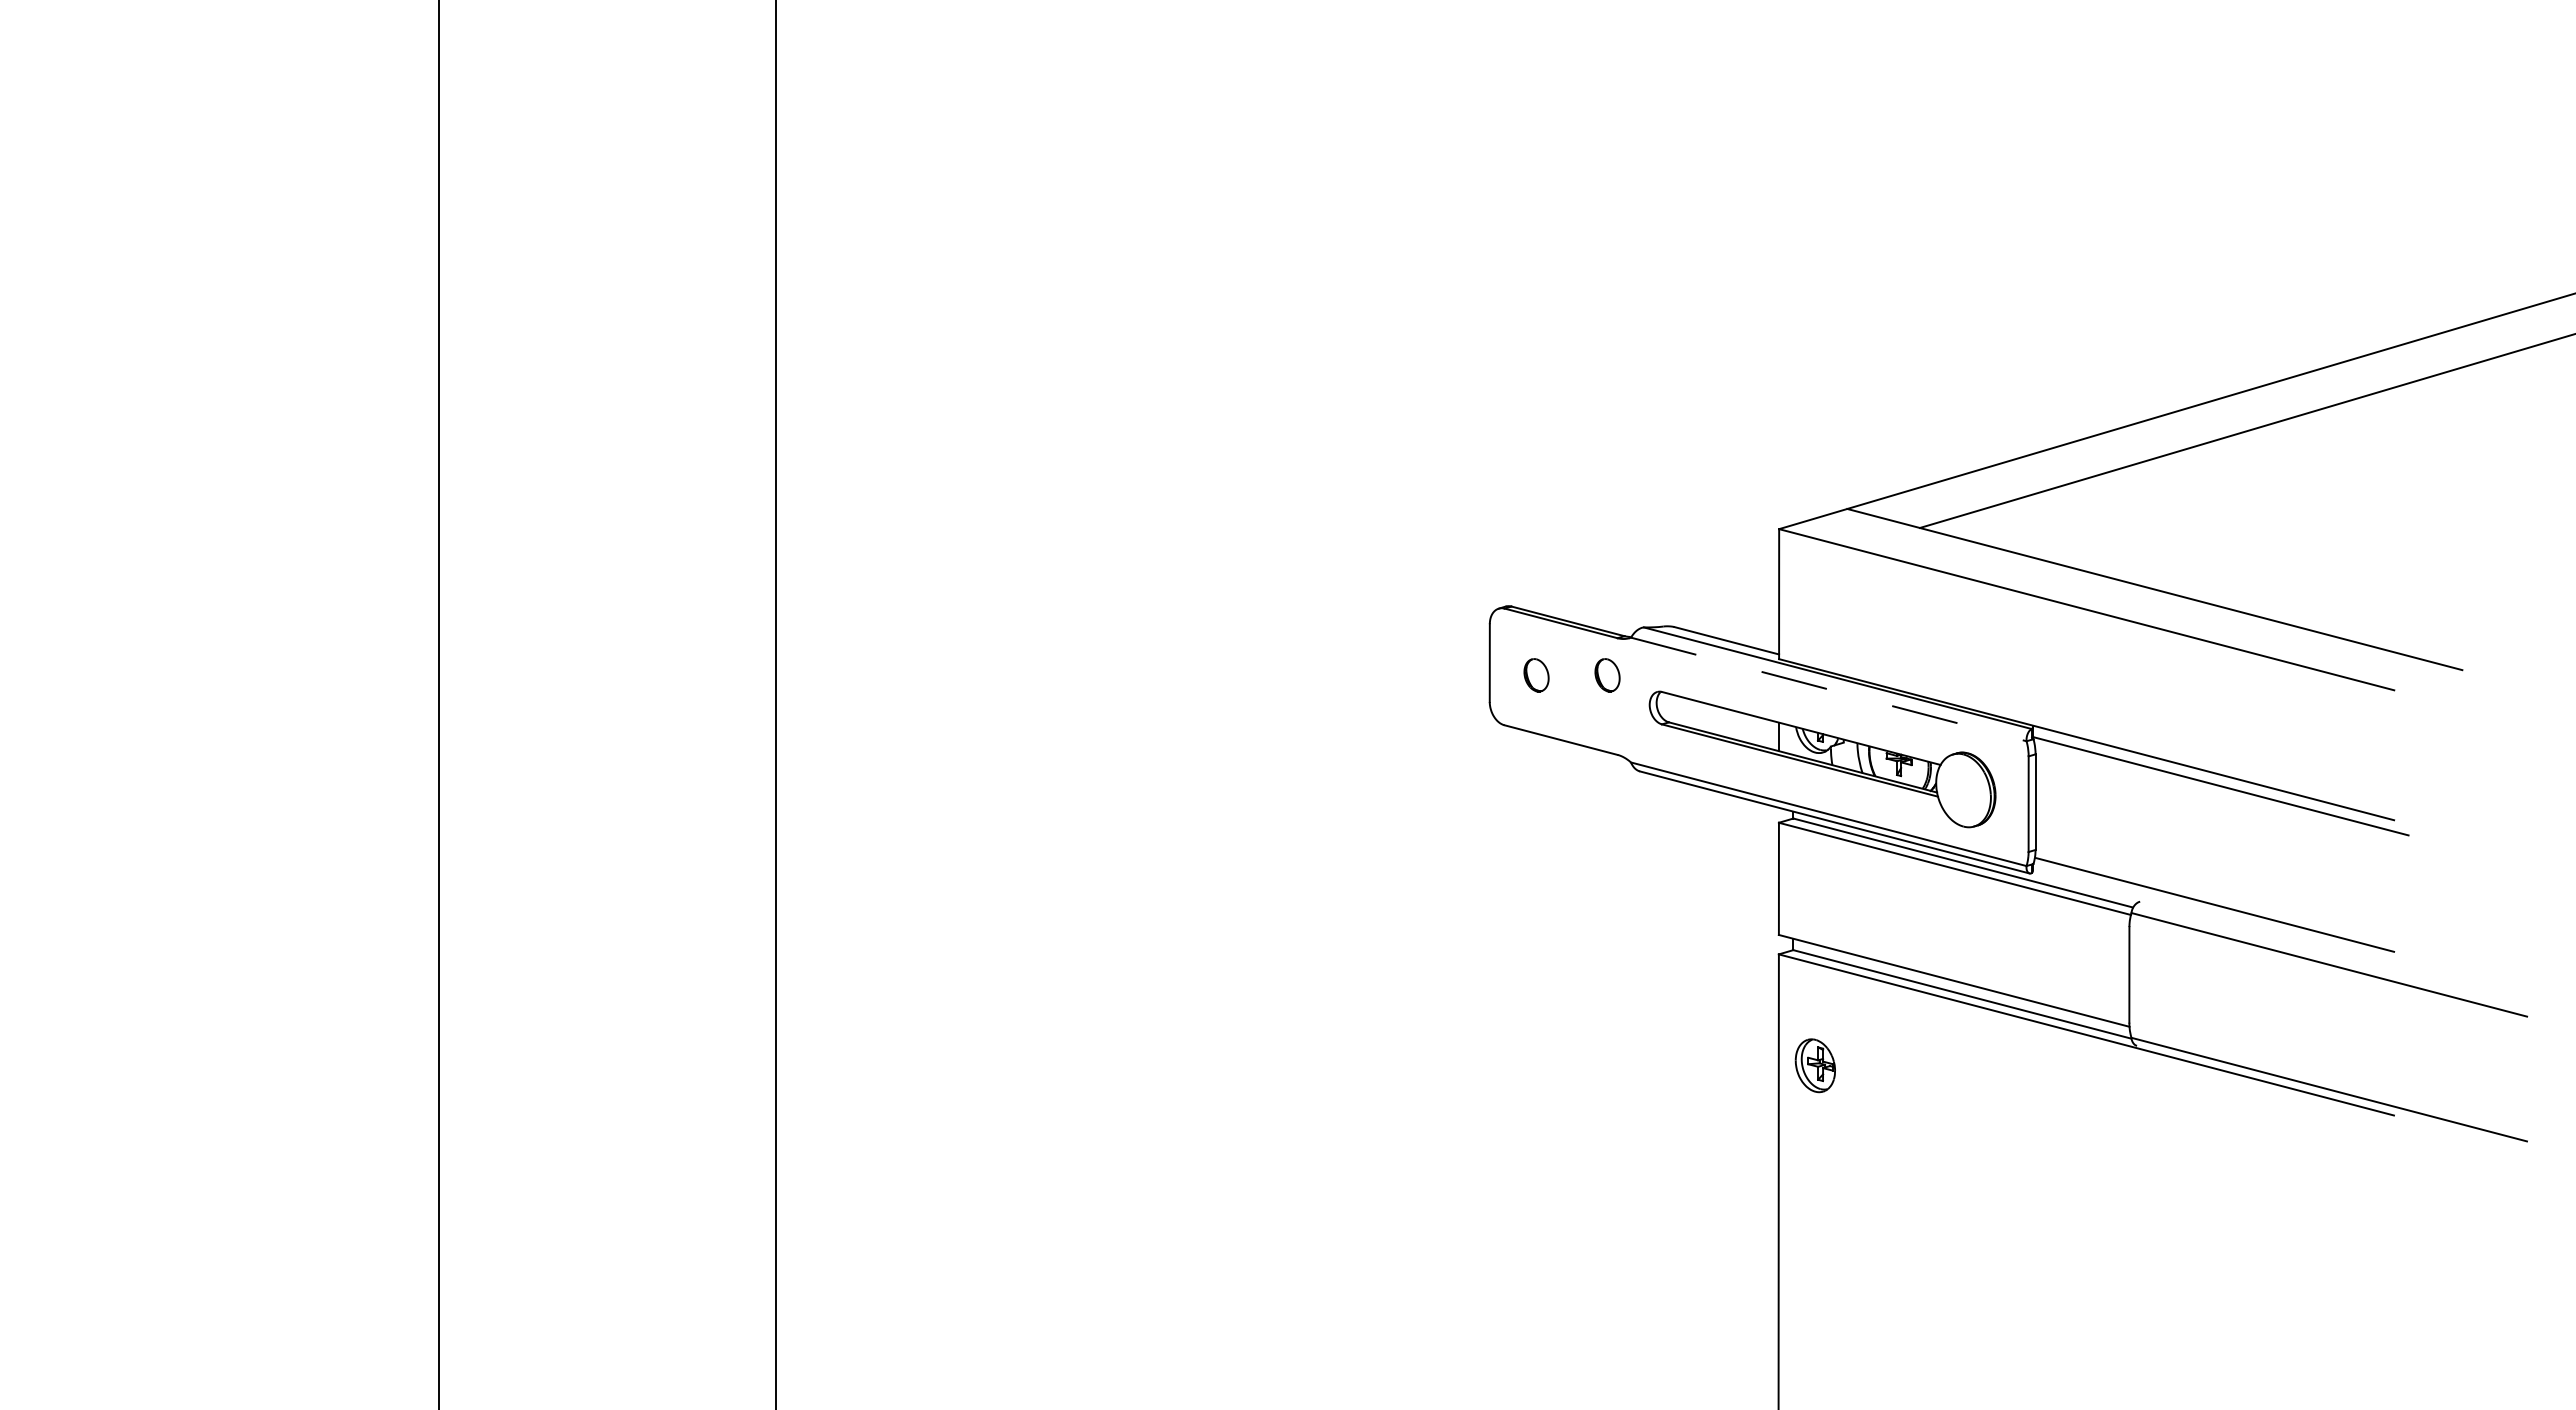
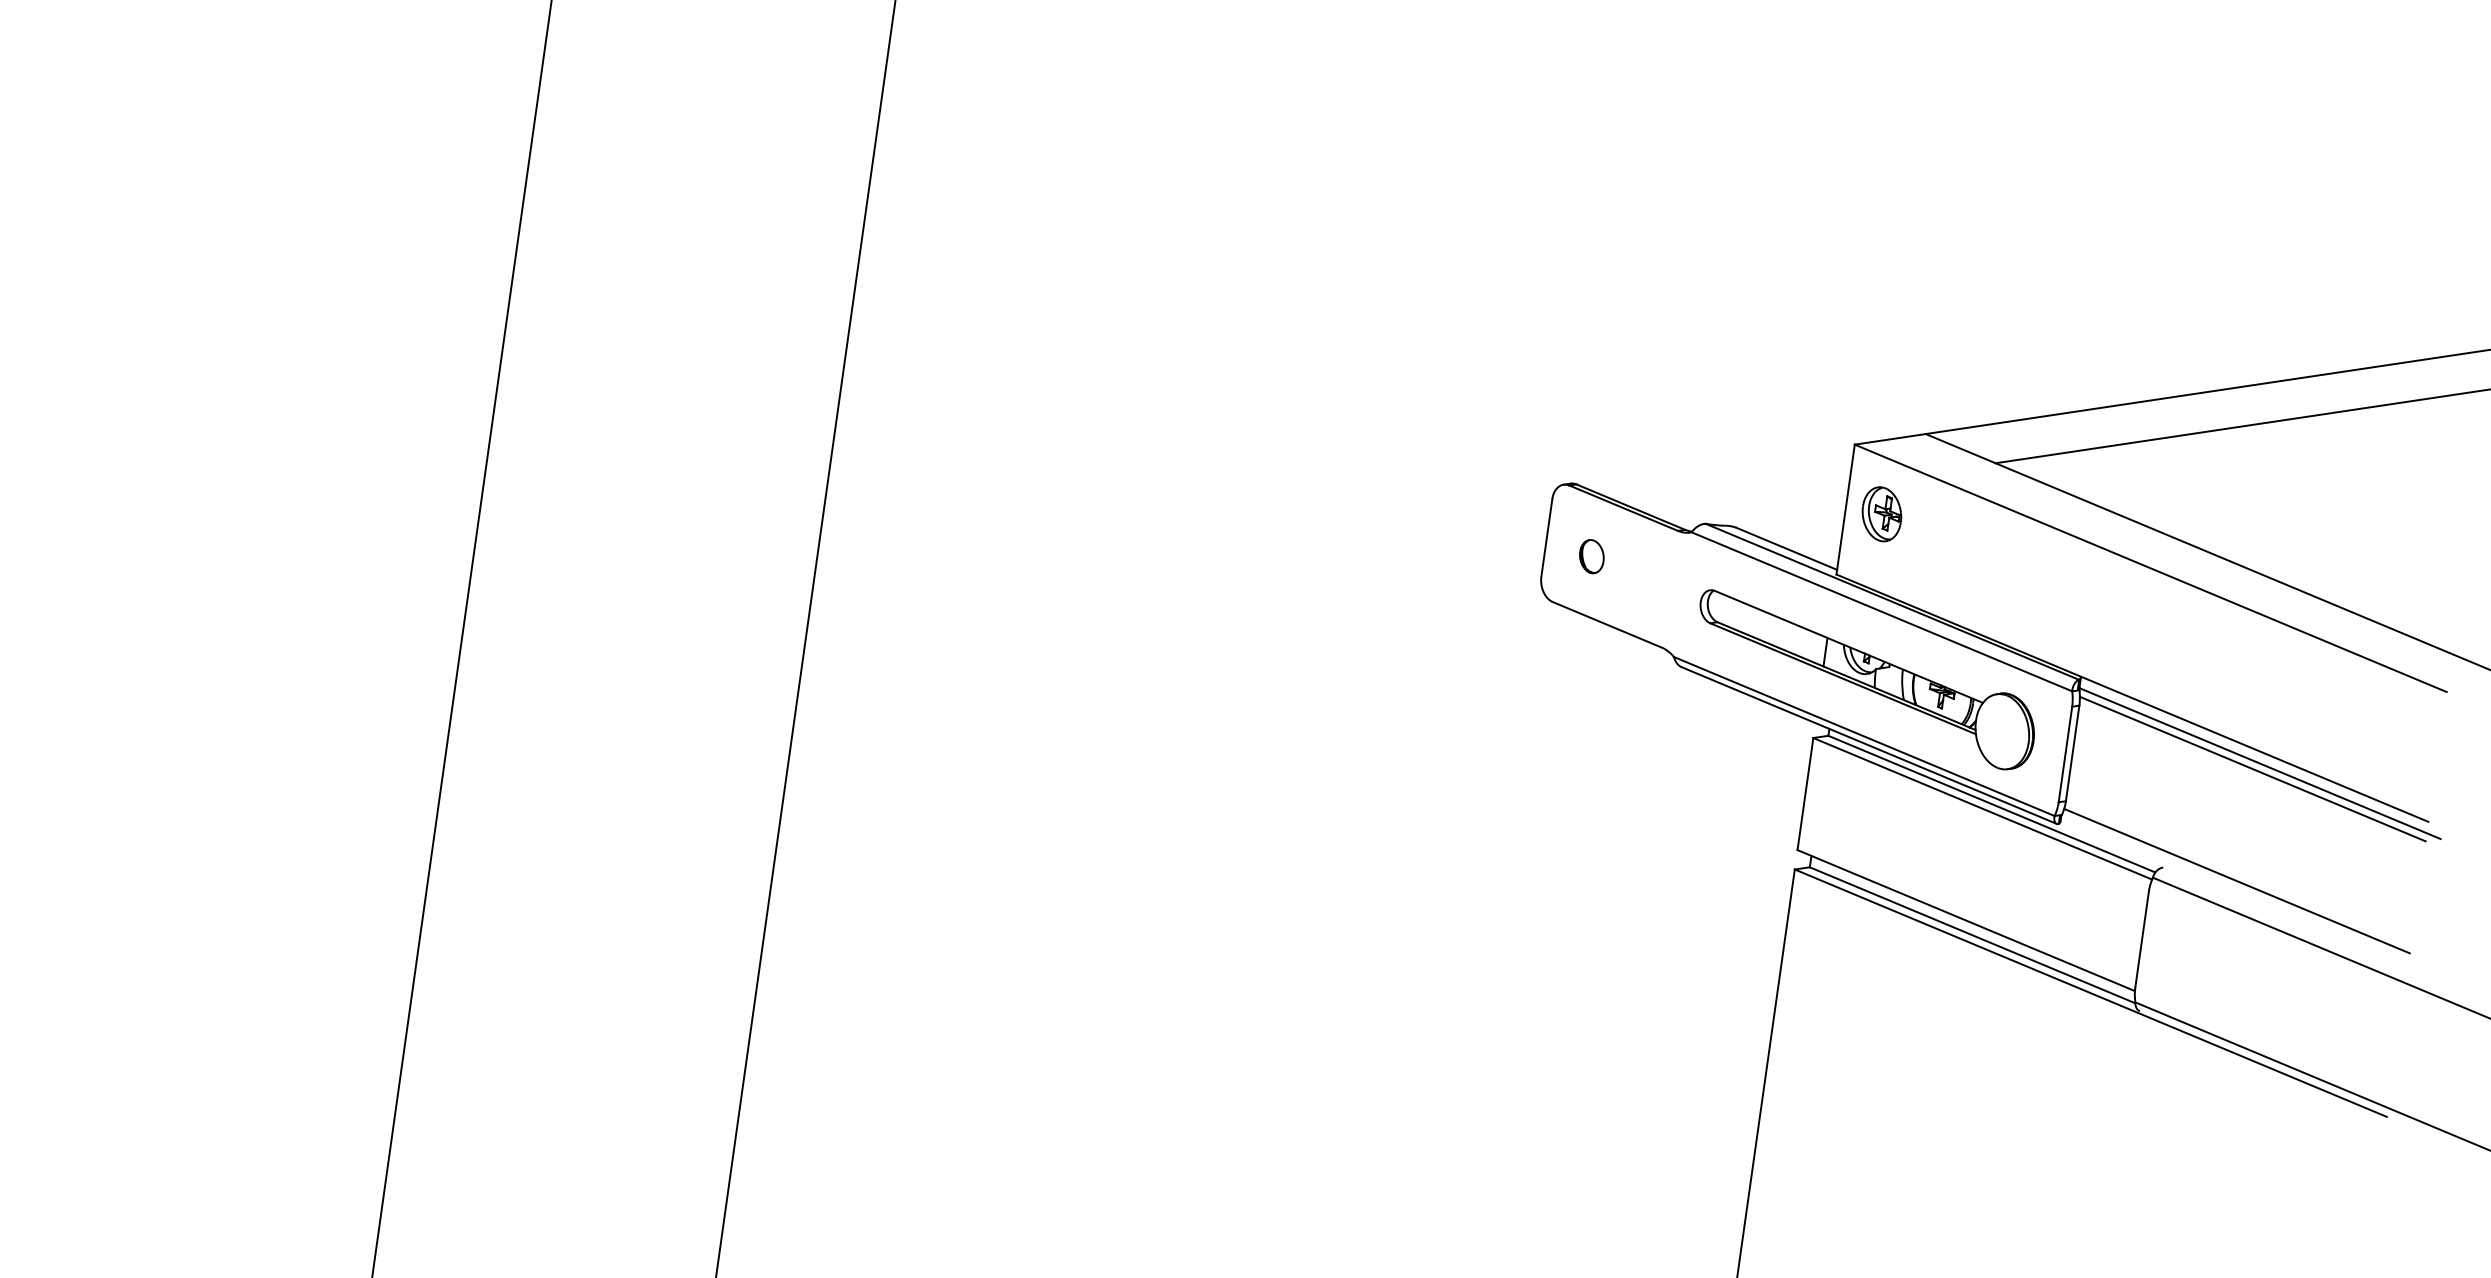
part: (1607, 675) -> (1662, 566), removed
line: (1829, 689) -> (1882, 611), dashed -> solid
line: (2214, 792) -> (2252, 768), added
part: (1814, 1065) -> (1881, 513), moved

